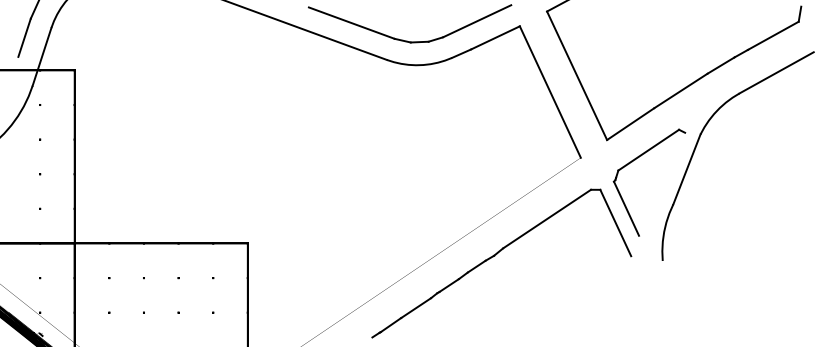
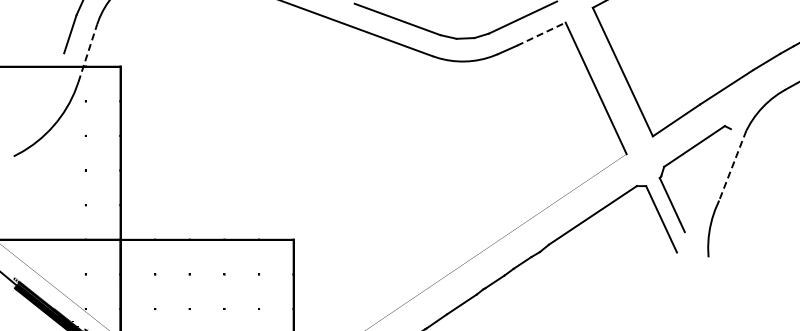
line: (495, 37) -> (541, 33), solid -> dashed
line: (42, 56) -> (88, 52), solid -> dashed
line: (686, 169) -> (732, 165), solid -> dashed

